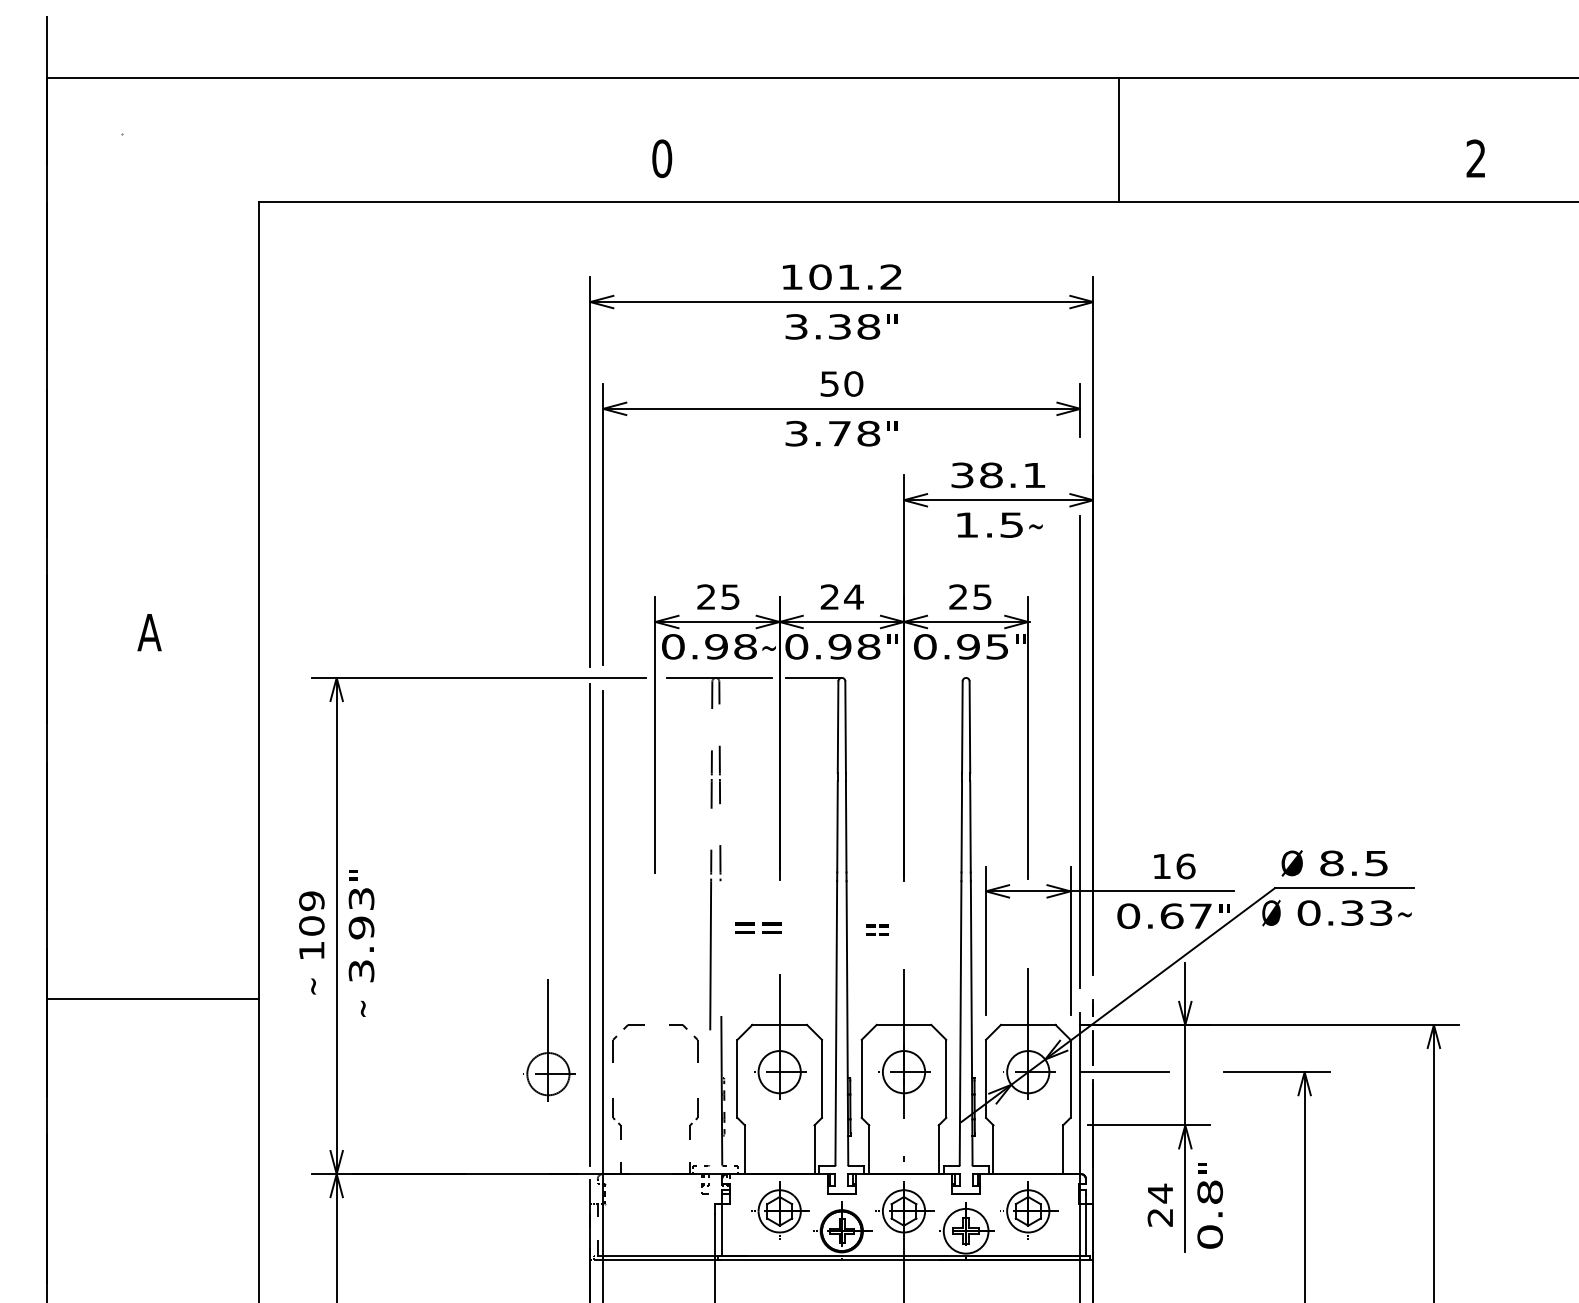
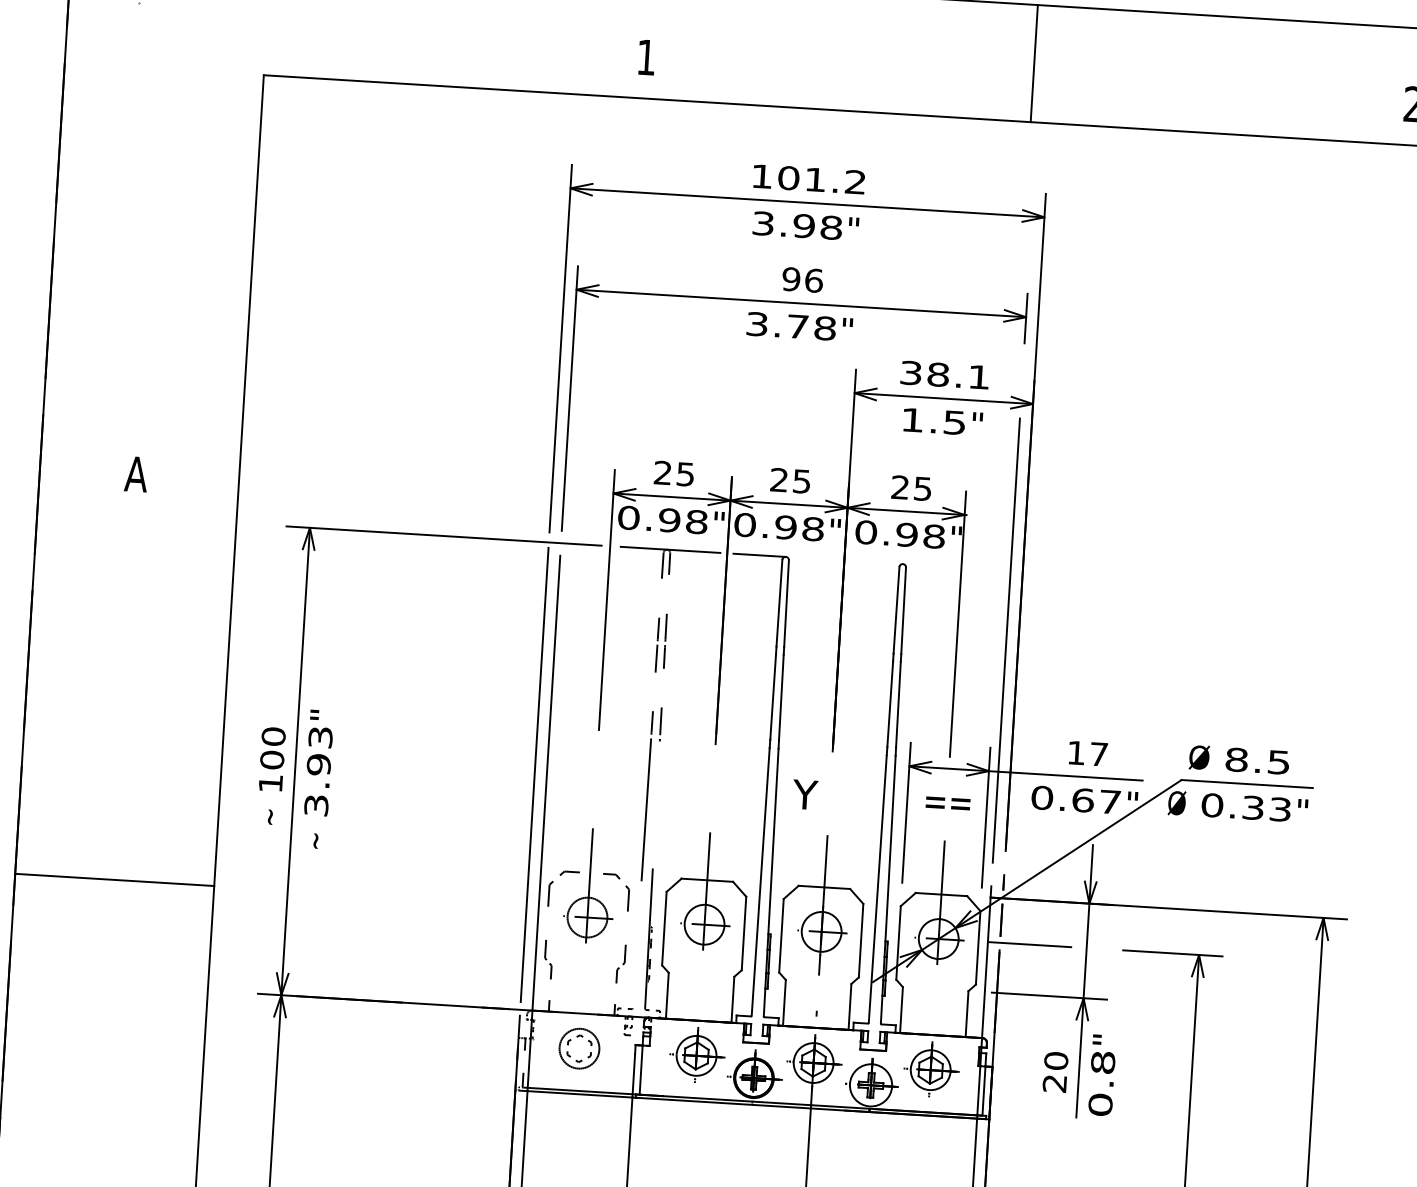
line: (1118, 139) -> (1034, 63), moved
text: (662, 158) -> (646, 57), 0 -> 1
text: (839, 326) -> (803, 225), 3.38 -> 3.98
text: (841, 383) -> (802, 279), 50 -> 96
text: (1035, 521) -> (977, 420), ~ -> "
text: (853, 596) -> (801, 480), 24 -> 25
text: (768, 642) -> (718, 519), ~ -> "
text: (997, 646) -> (934, 536), 0.95 -> 0.98
text: (1185, 866) -> (1098, 754), 16 -> 17
text: (311, 900) -> (273, 736), 109 -> 100
text: (1404, 909) -> (1302, 807), ~ -> "
text: (758, 927) -> (948, 802), moved
text: (877, 927) -> (805, 794), == -> Y
line: (152, 998) -> (114, 879), moved
part: (549, 1040) -> (590, 885), moved
text: (1160, 1193) -> (1056, 1060), 24 -> 20
part: (655, 1211) -> (579, 1048), added

